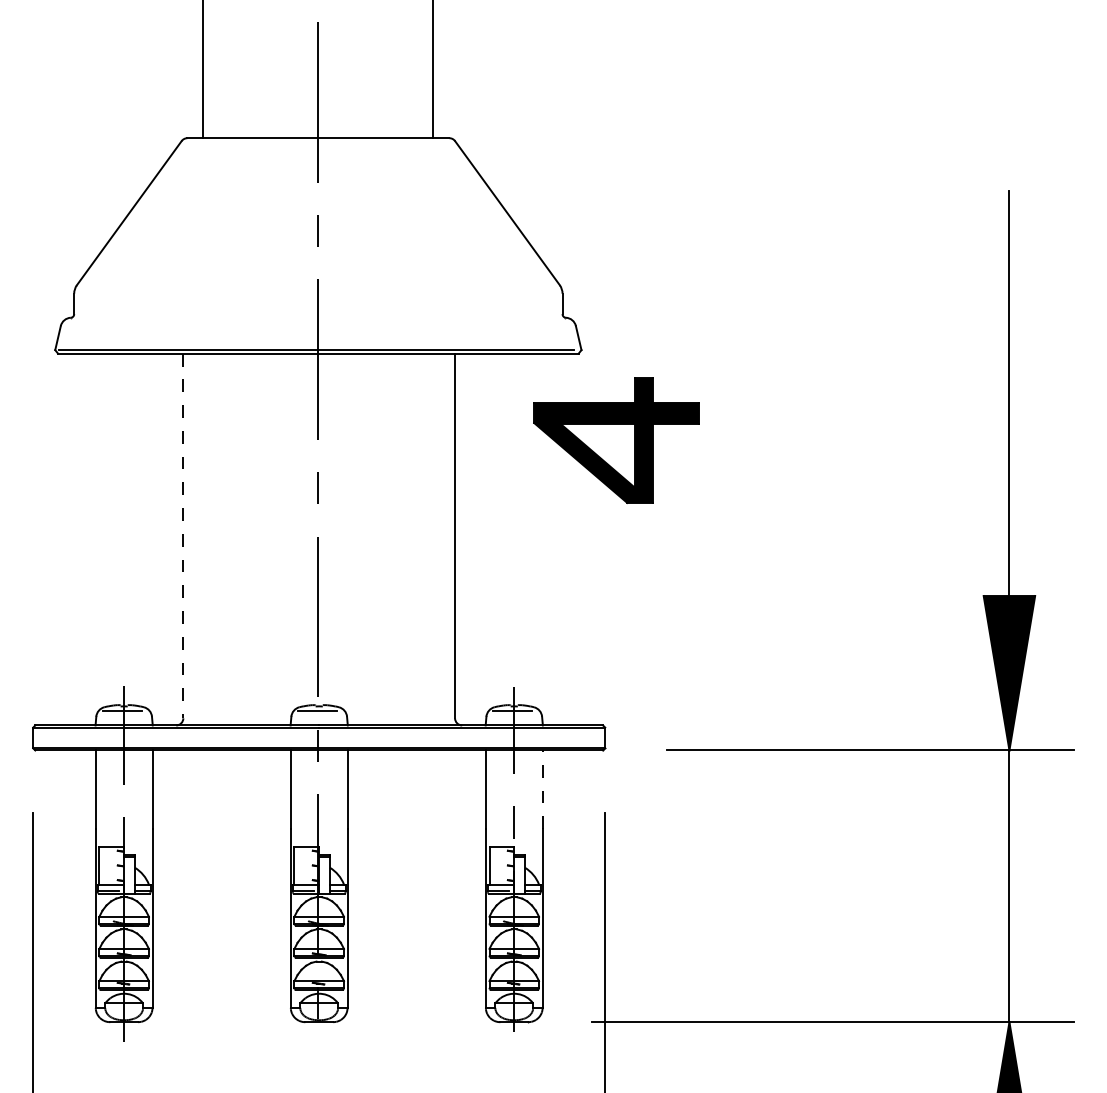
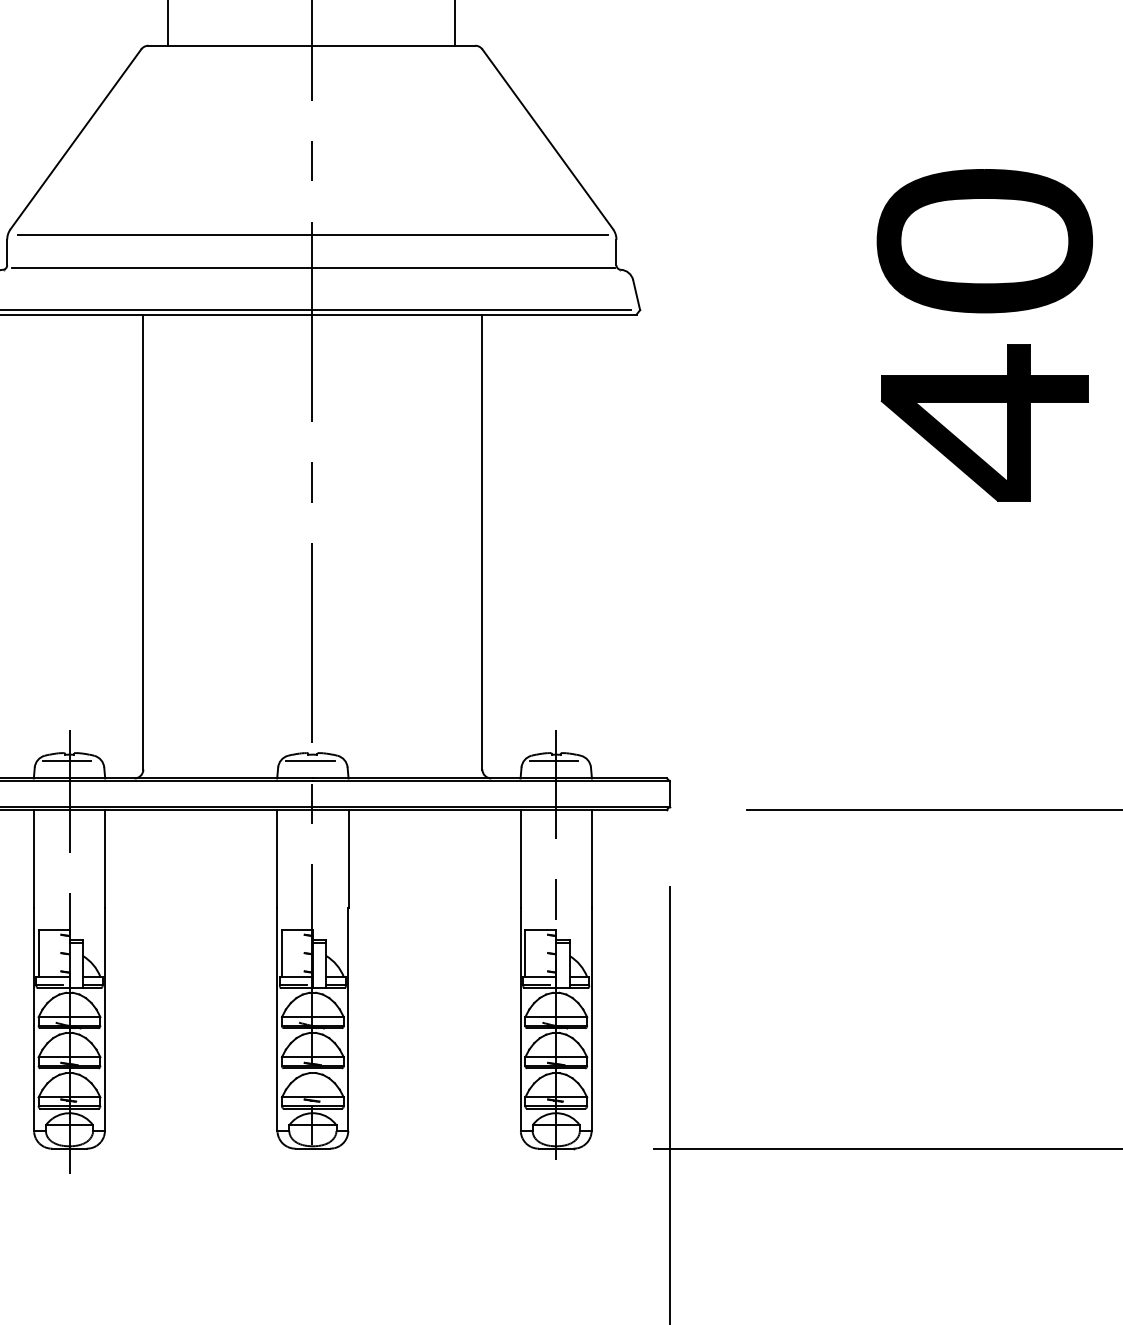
line: (318, 290) -> (311, 235), added
part: (857, 294) -> (984, 240), added
line: (319, 316) -> (313, 268), added
part: (616, 440) -> (984, 422), moved
line: (183, 536) -> (143, 542), dashed -> solid
line: (542, 789) -> (591, 858), dashed -> solid

